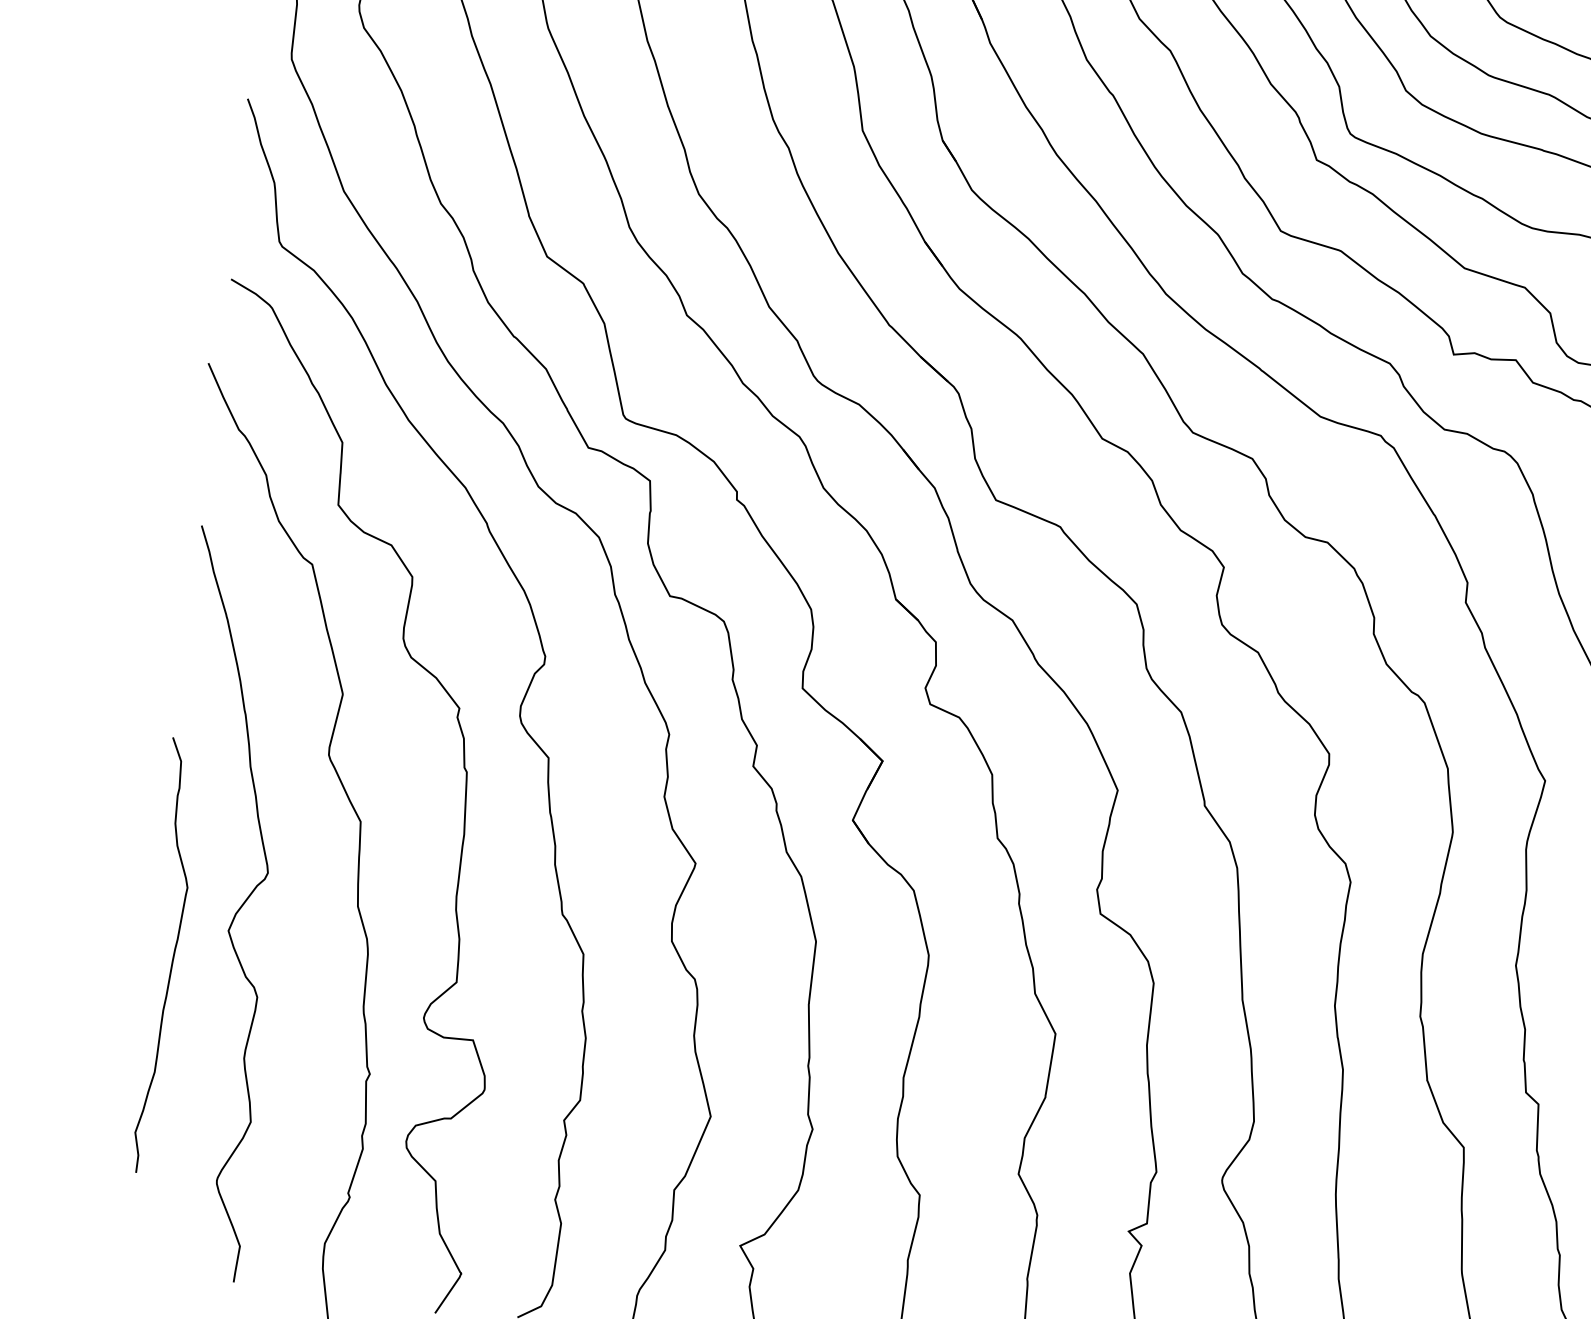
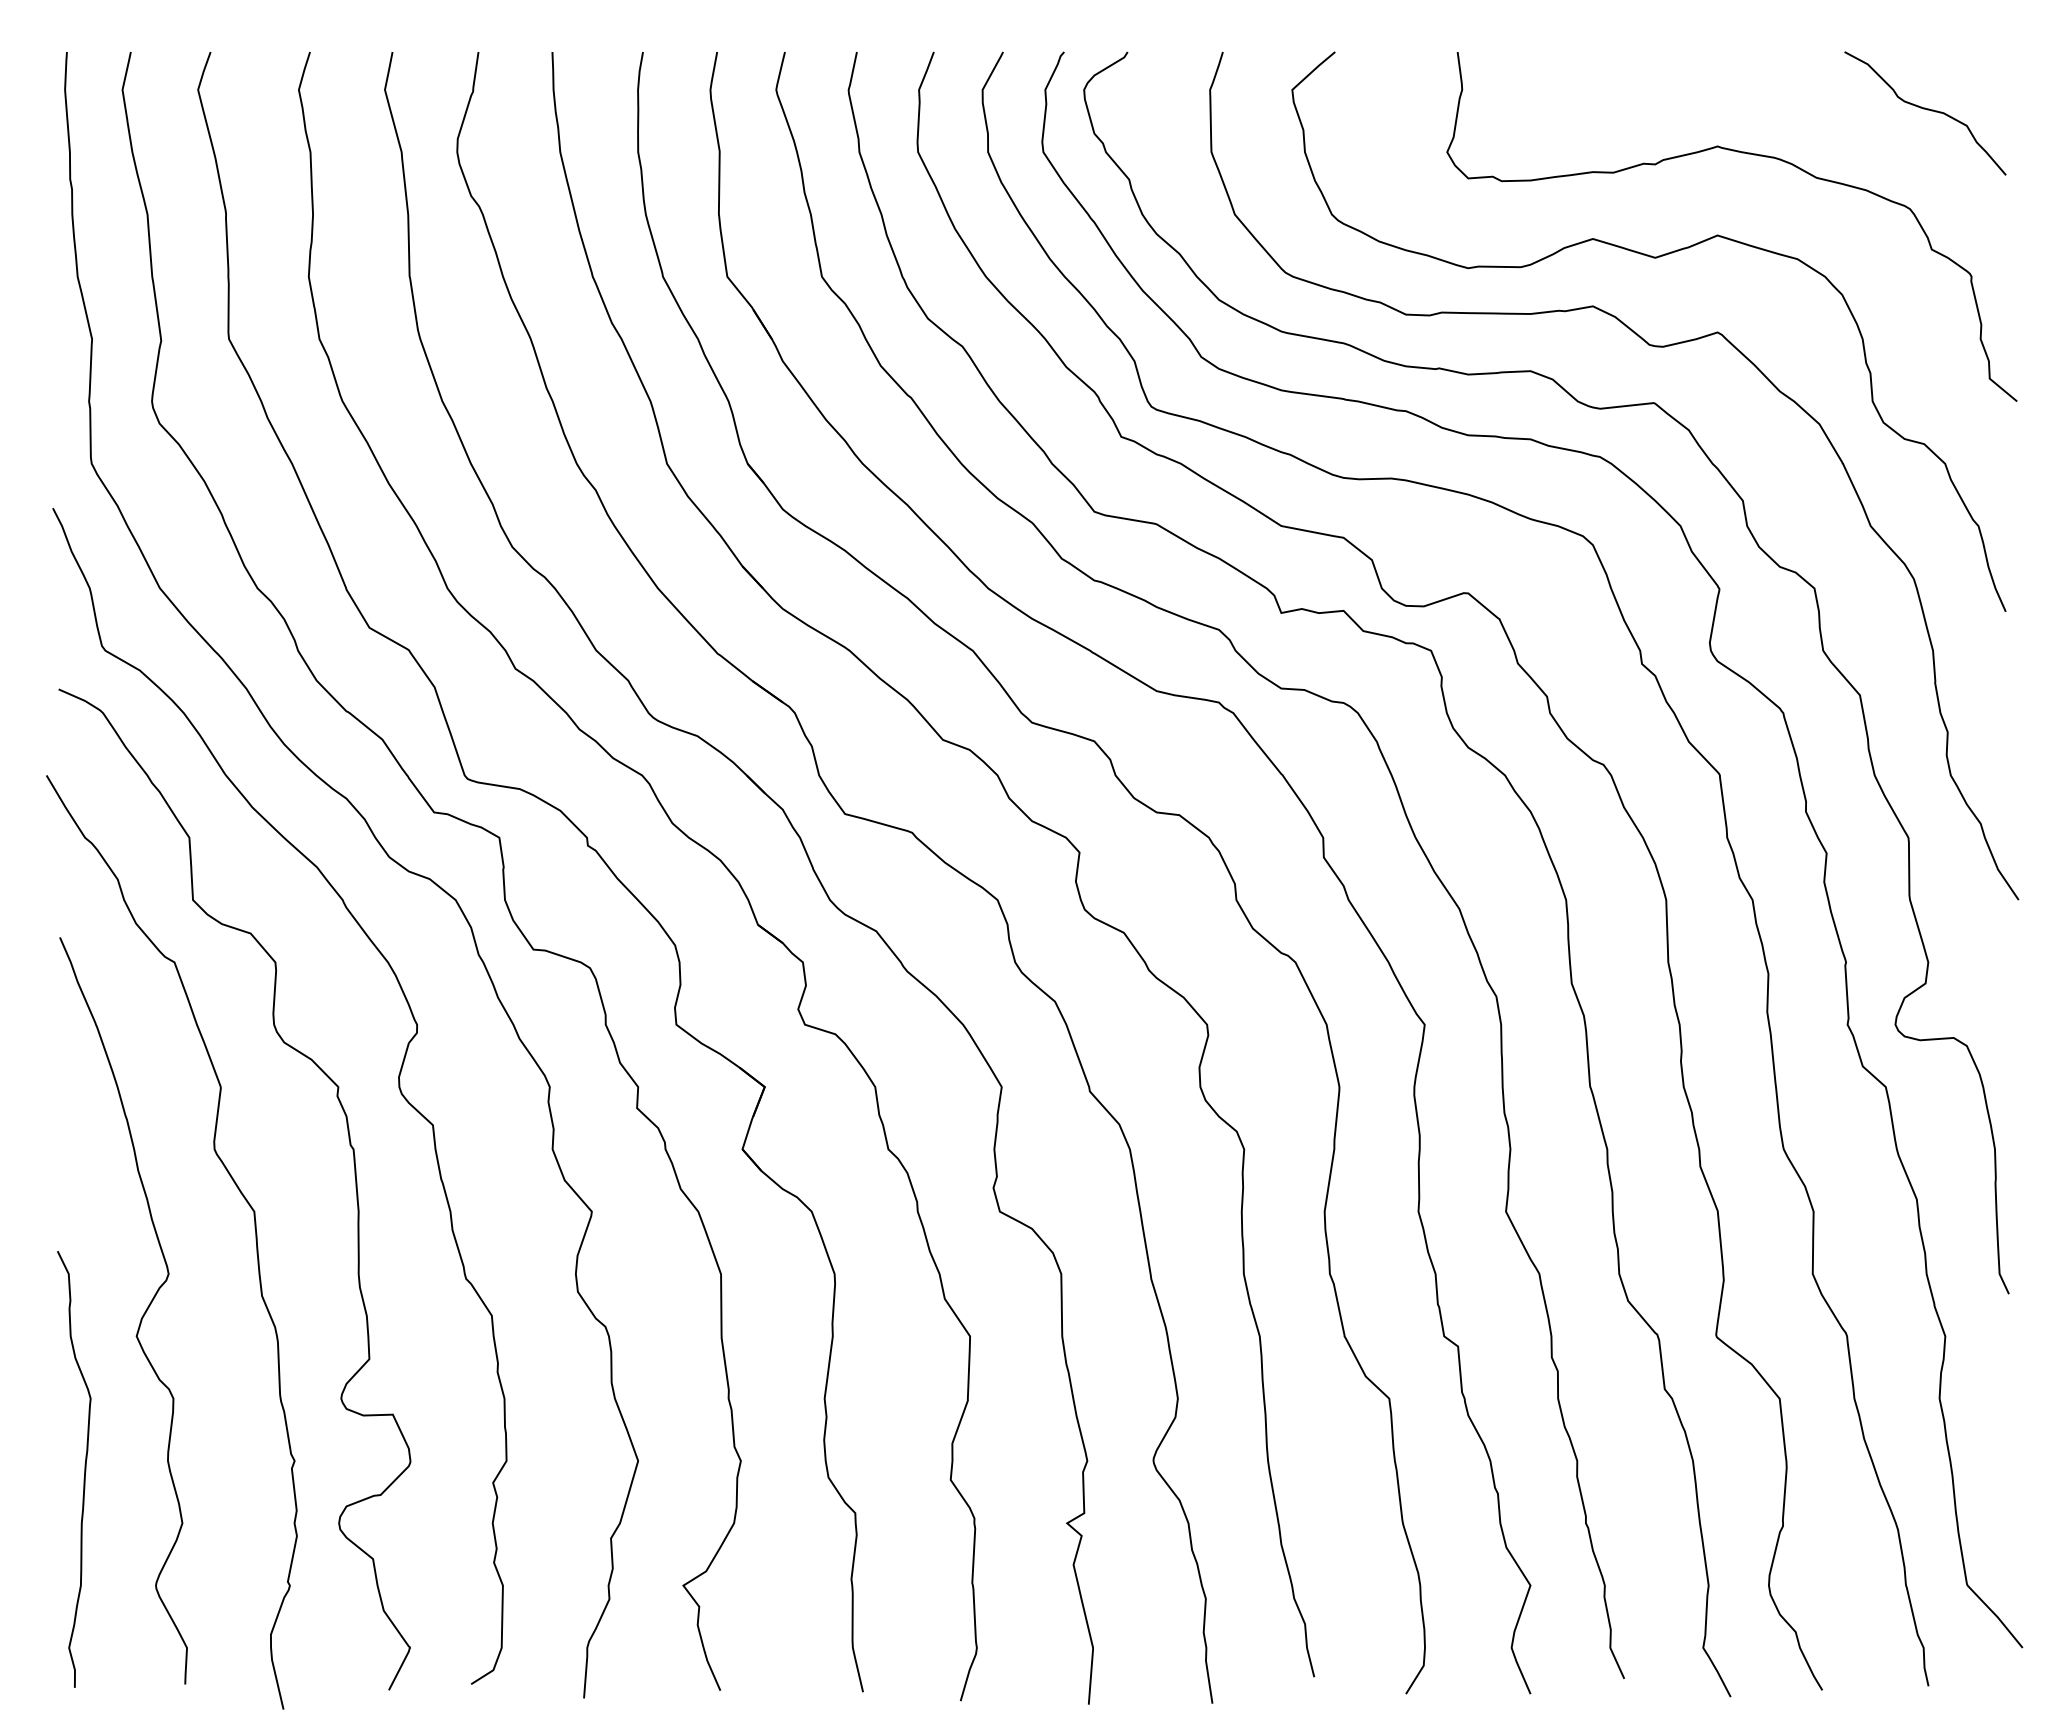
curve: (172, 957) -> (84, 1469), moved

